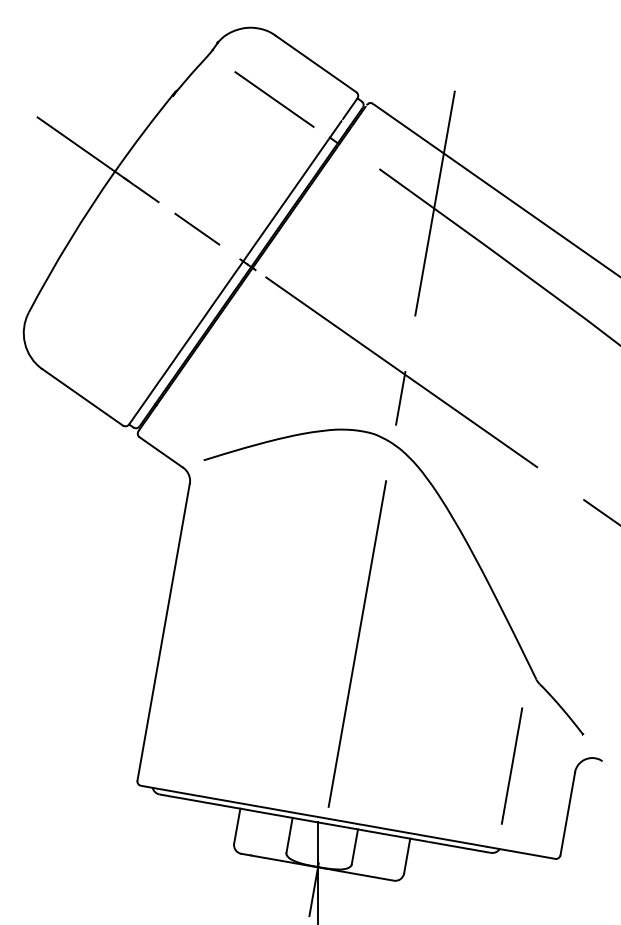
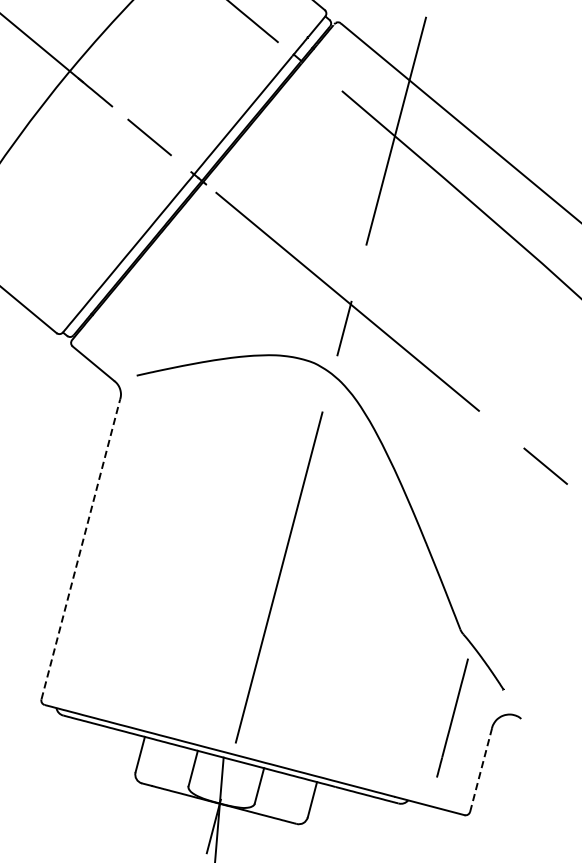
line: (163, 632) -> (80, 549), solid -> dashed
line: (512, 765) -> (453, 717), moved
line: (567, 814) -> (480, 770), solid -> dashed

